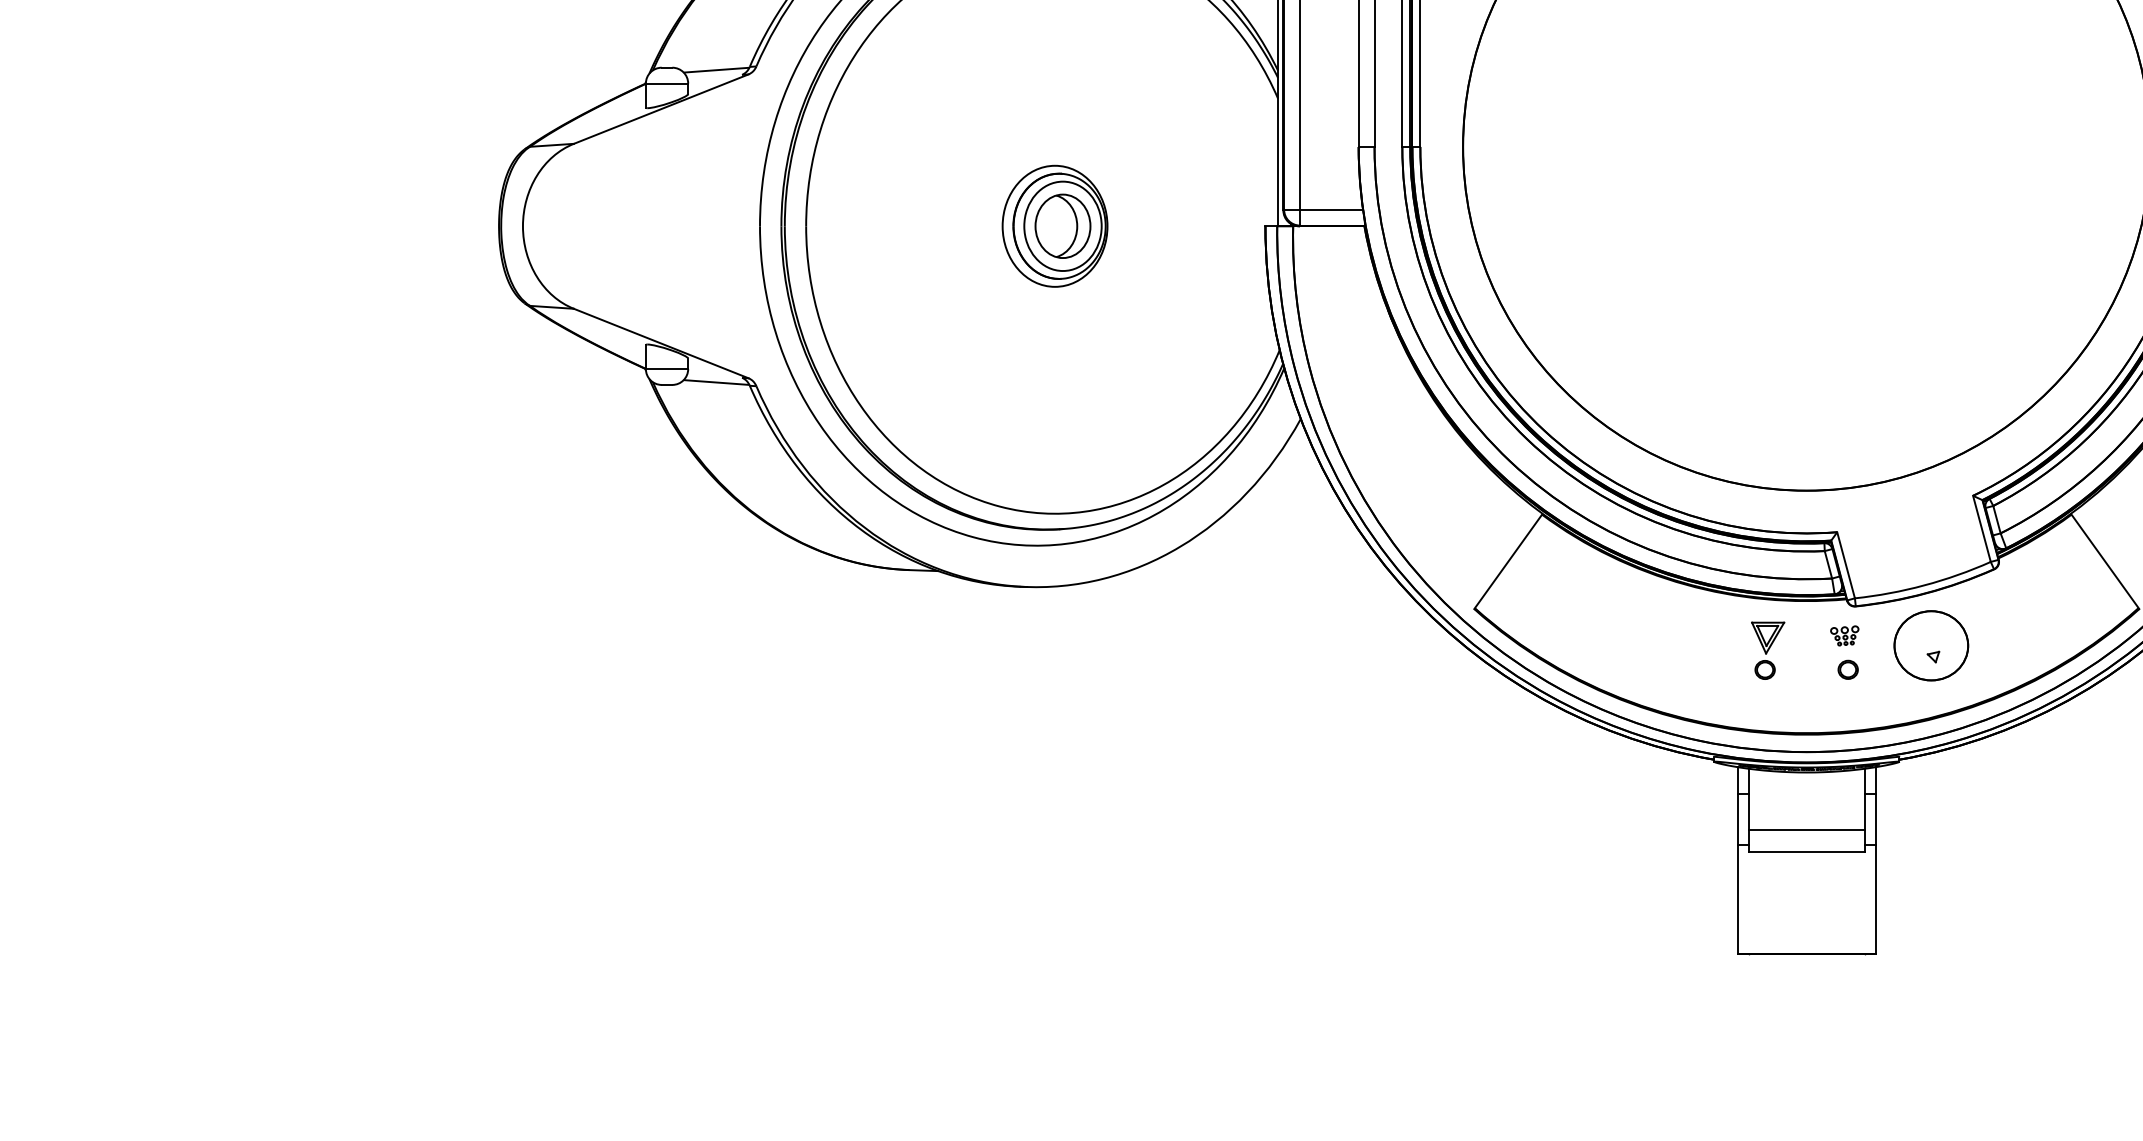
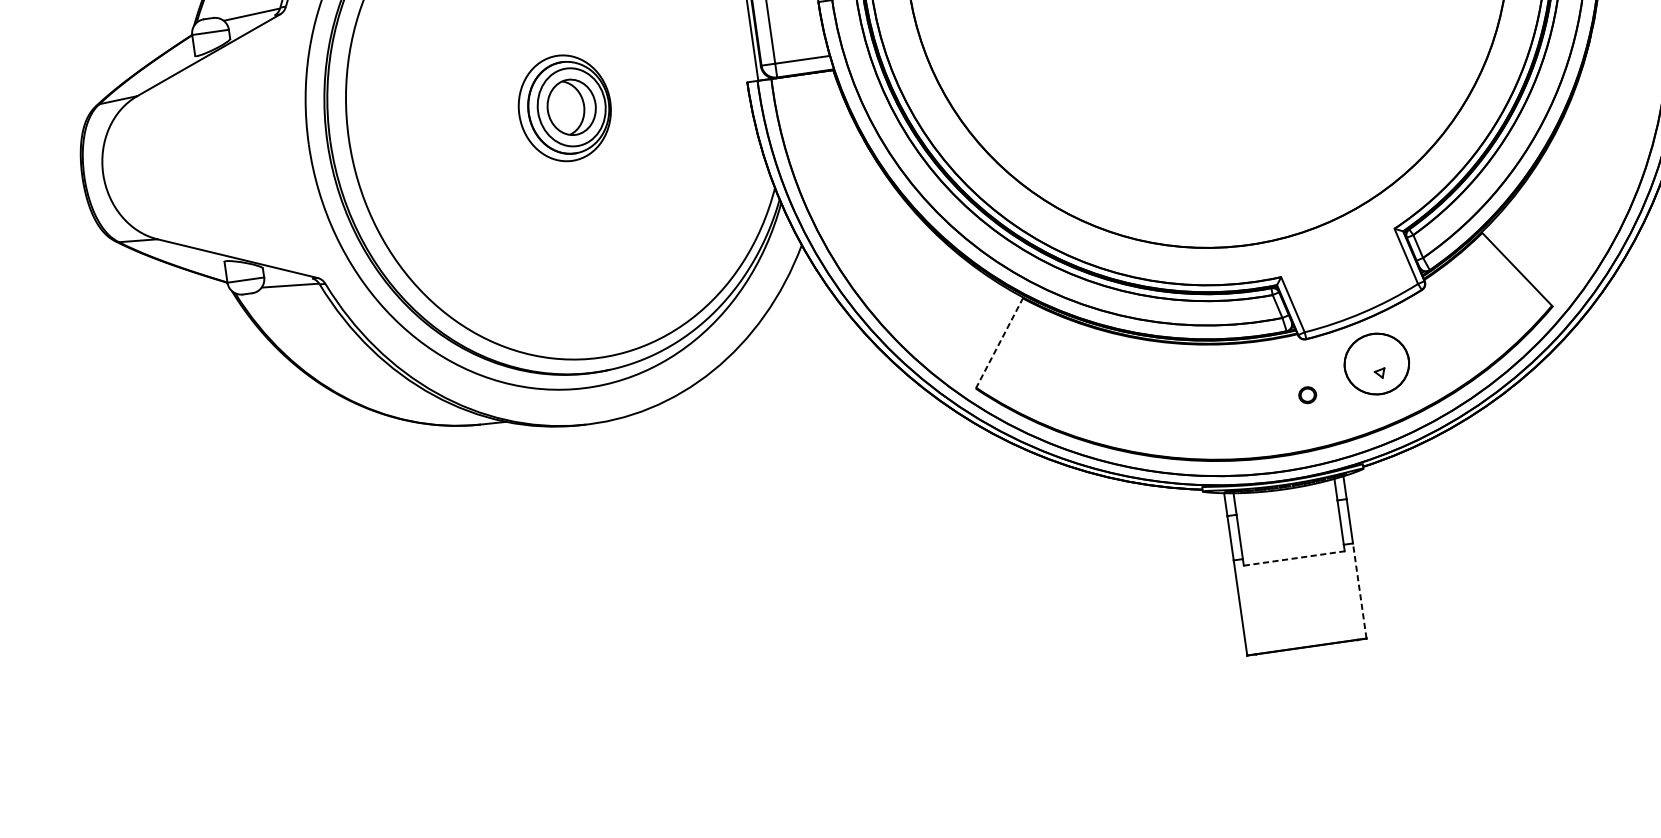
line: (1508, 561) -> (999, 343), solid -> dashed
part: (1844, 635) -> (1300, 365), removed
part: (1768, 650) -> (1236, 388), removed
line: (1806, 829) -> (1291, 538), removed
line: (1807, 852) -> (1294, 558), solid -> dashed
line: (1875, 899) -> (1359, 591), solid -> dashed

